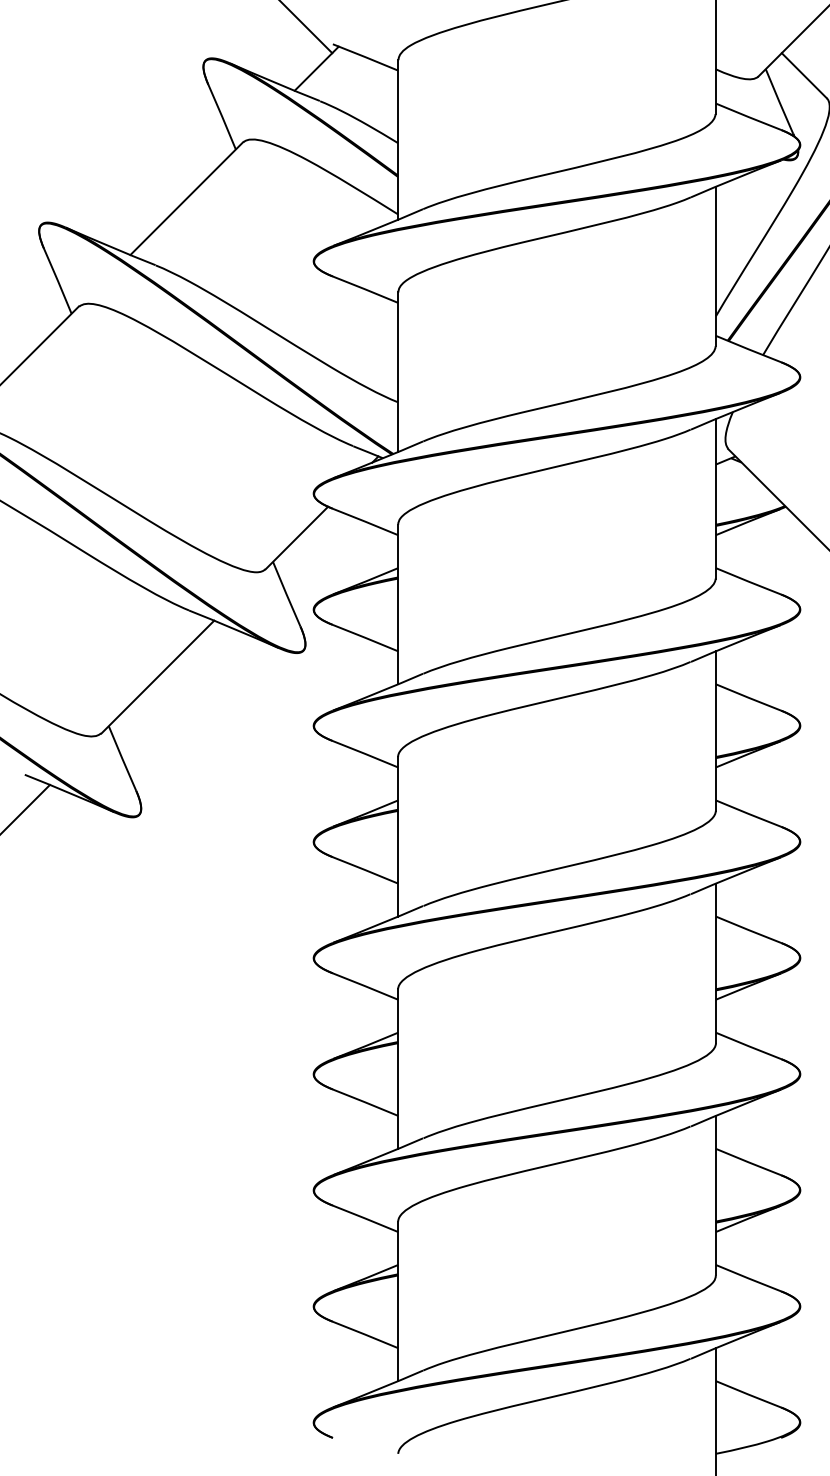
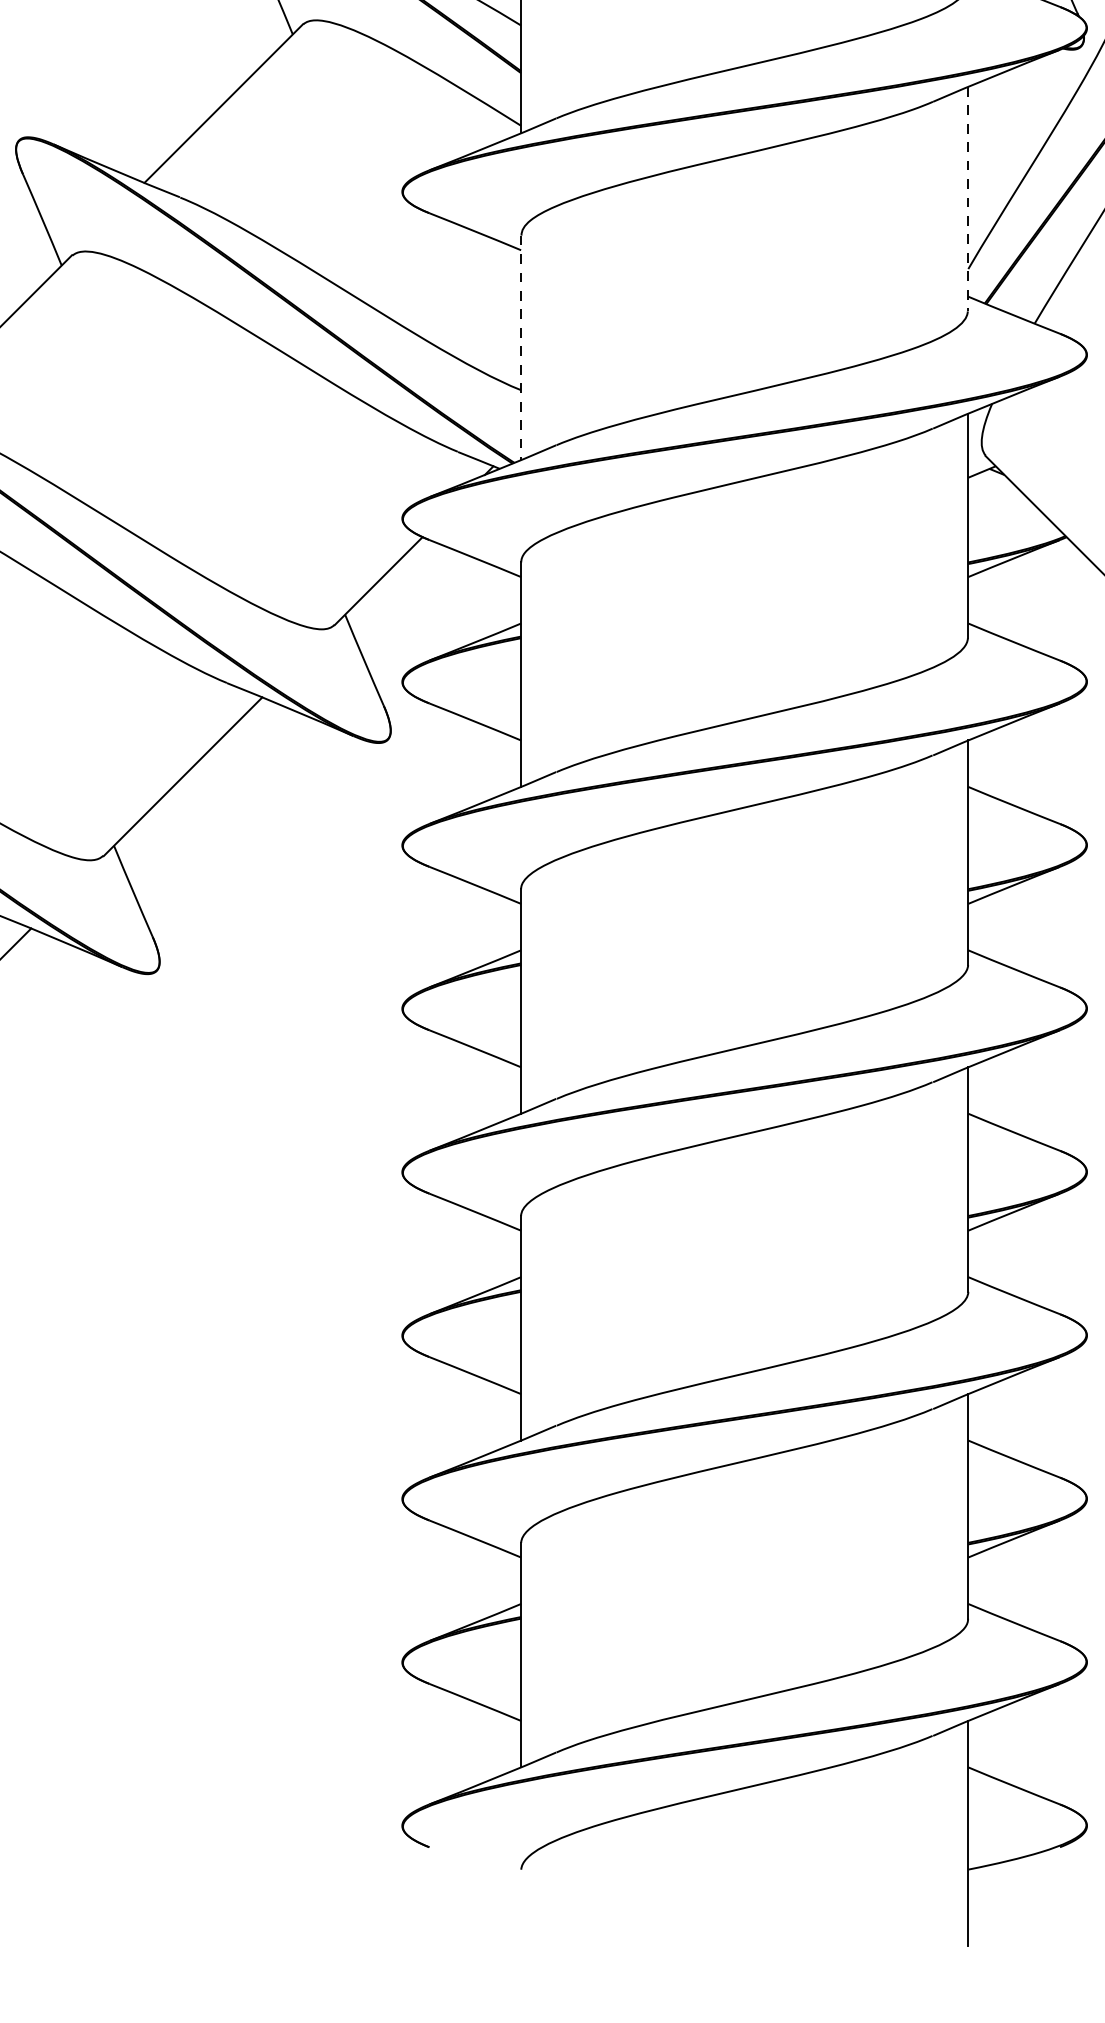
line: (715, 266) -> (967, 199), solid -> dashed
line: (398, 372) -> (521, 348), solid -> dashed

